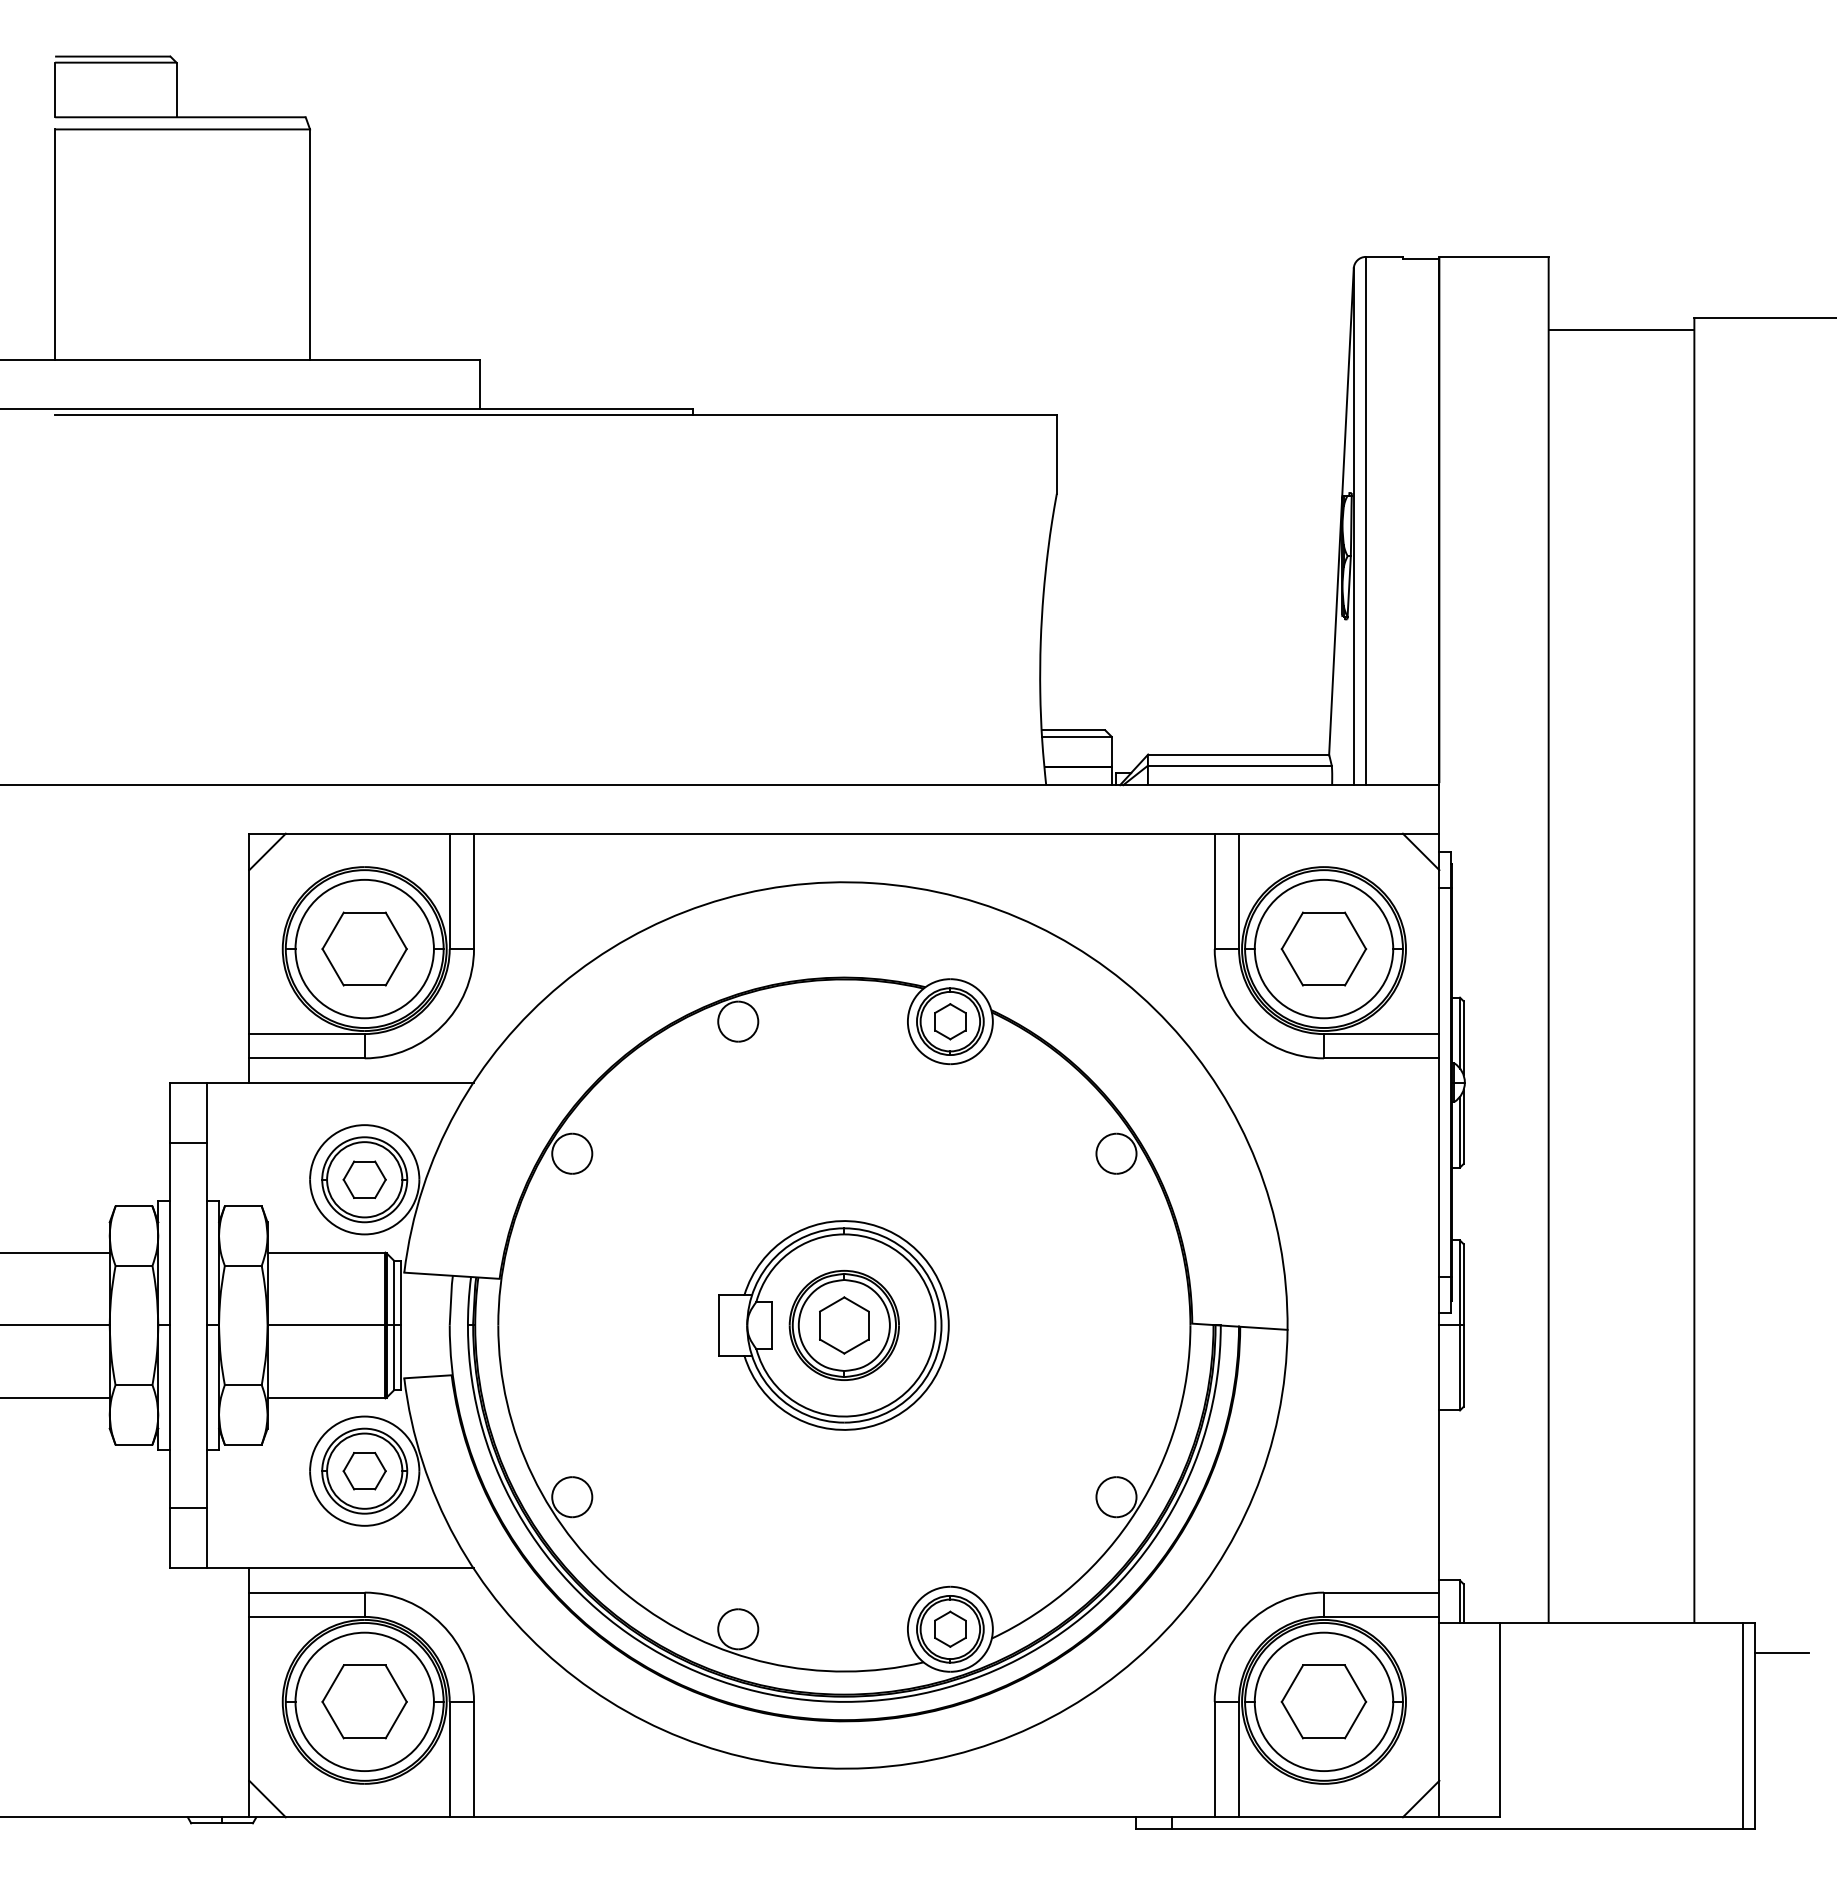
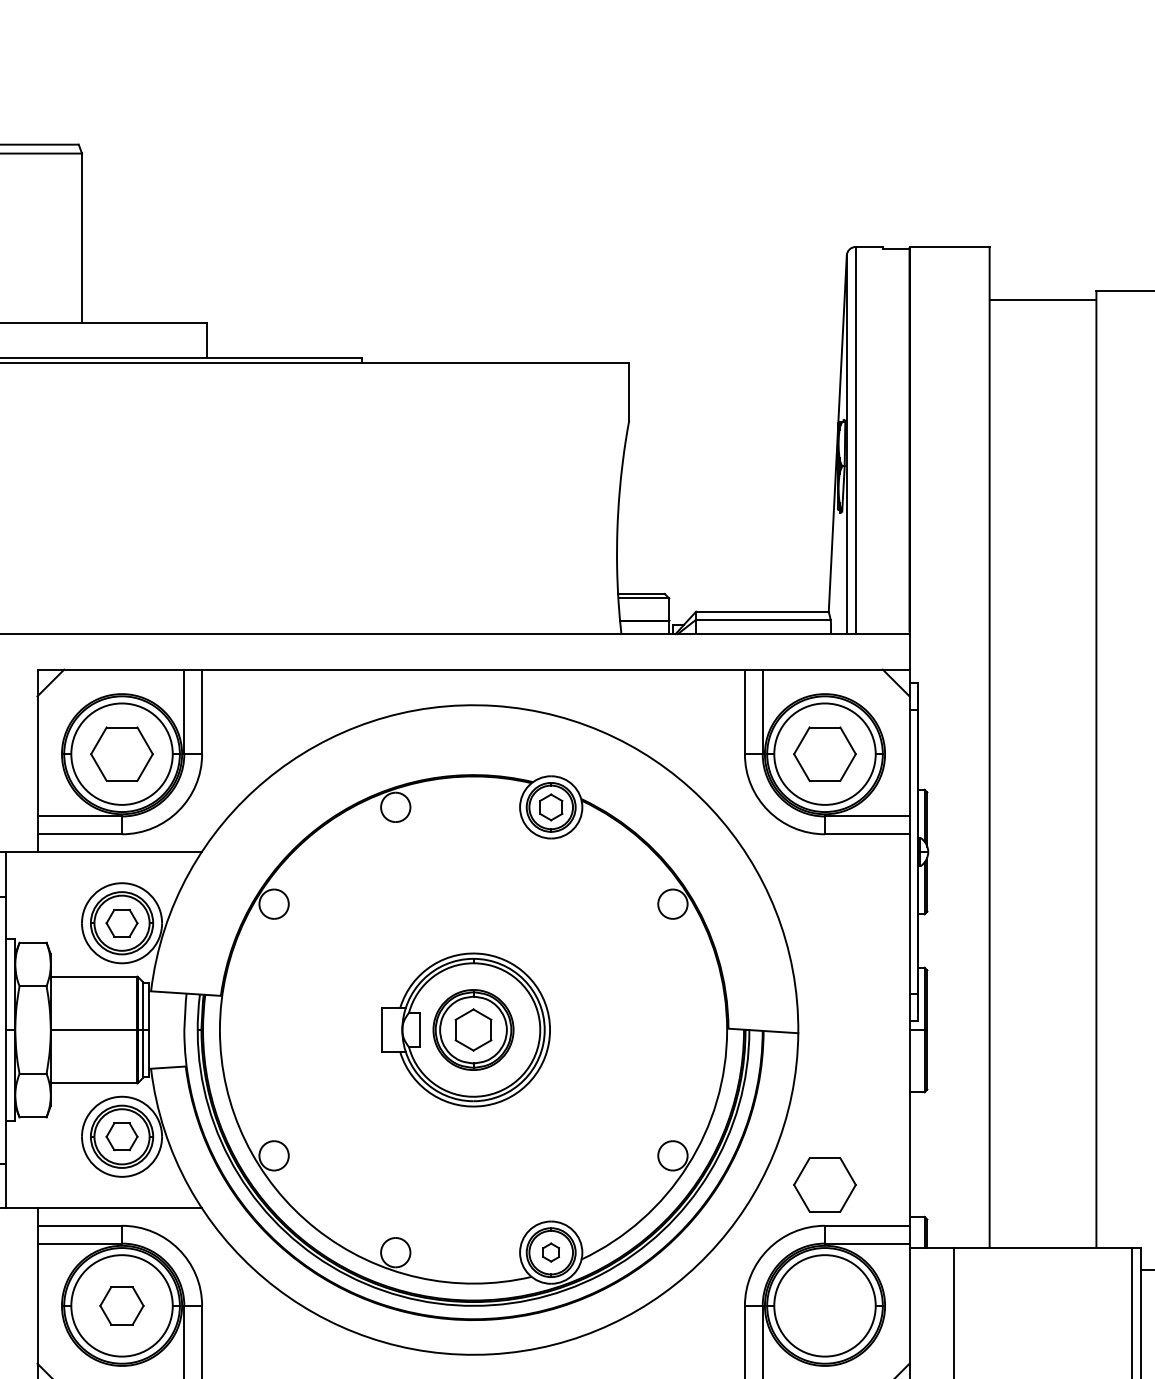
part: (950, 1628) -> (551, 1252), size x0.7
part: (364, 1701) -> (121, 1305), size x0.7
part: (1323, 1701) -> (824, 1184), moved

